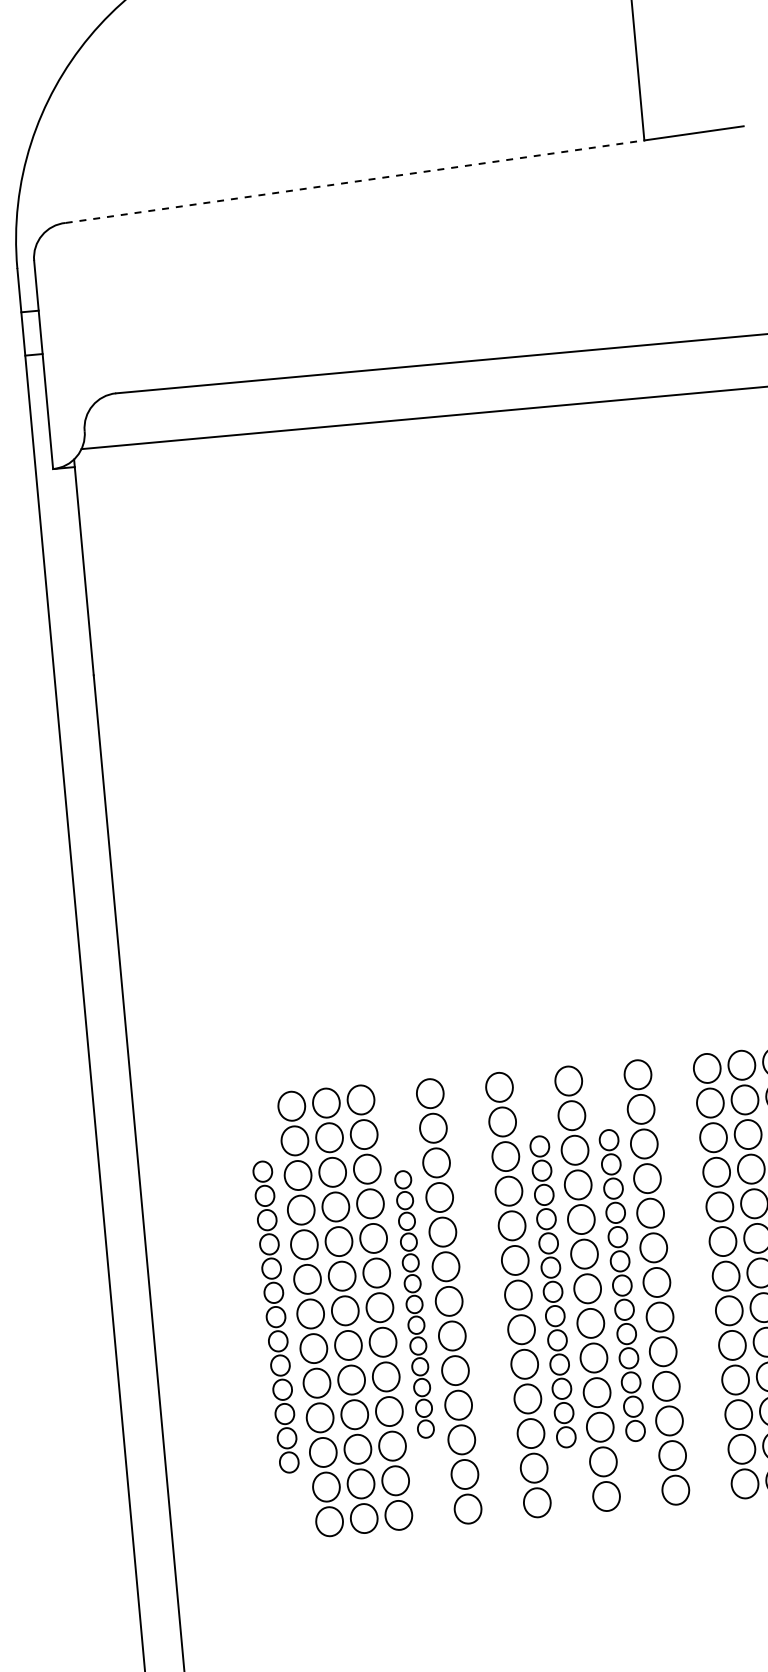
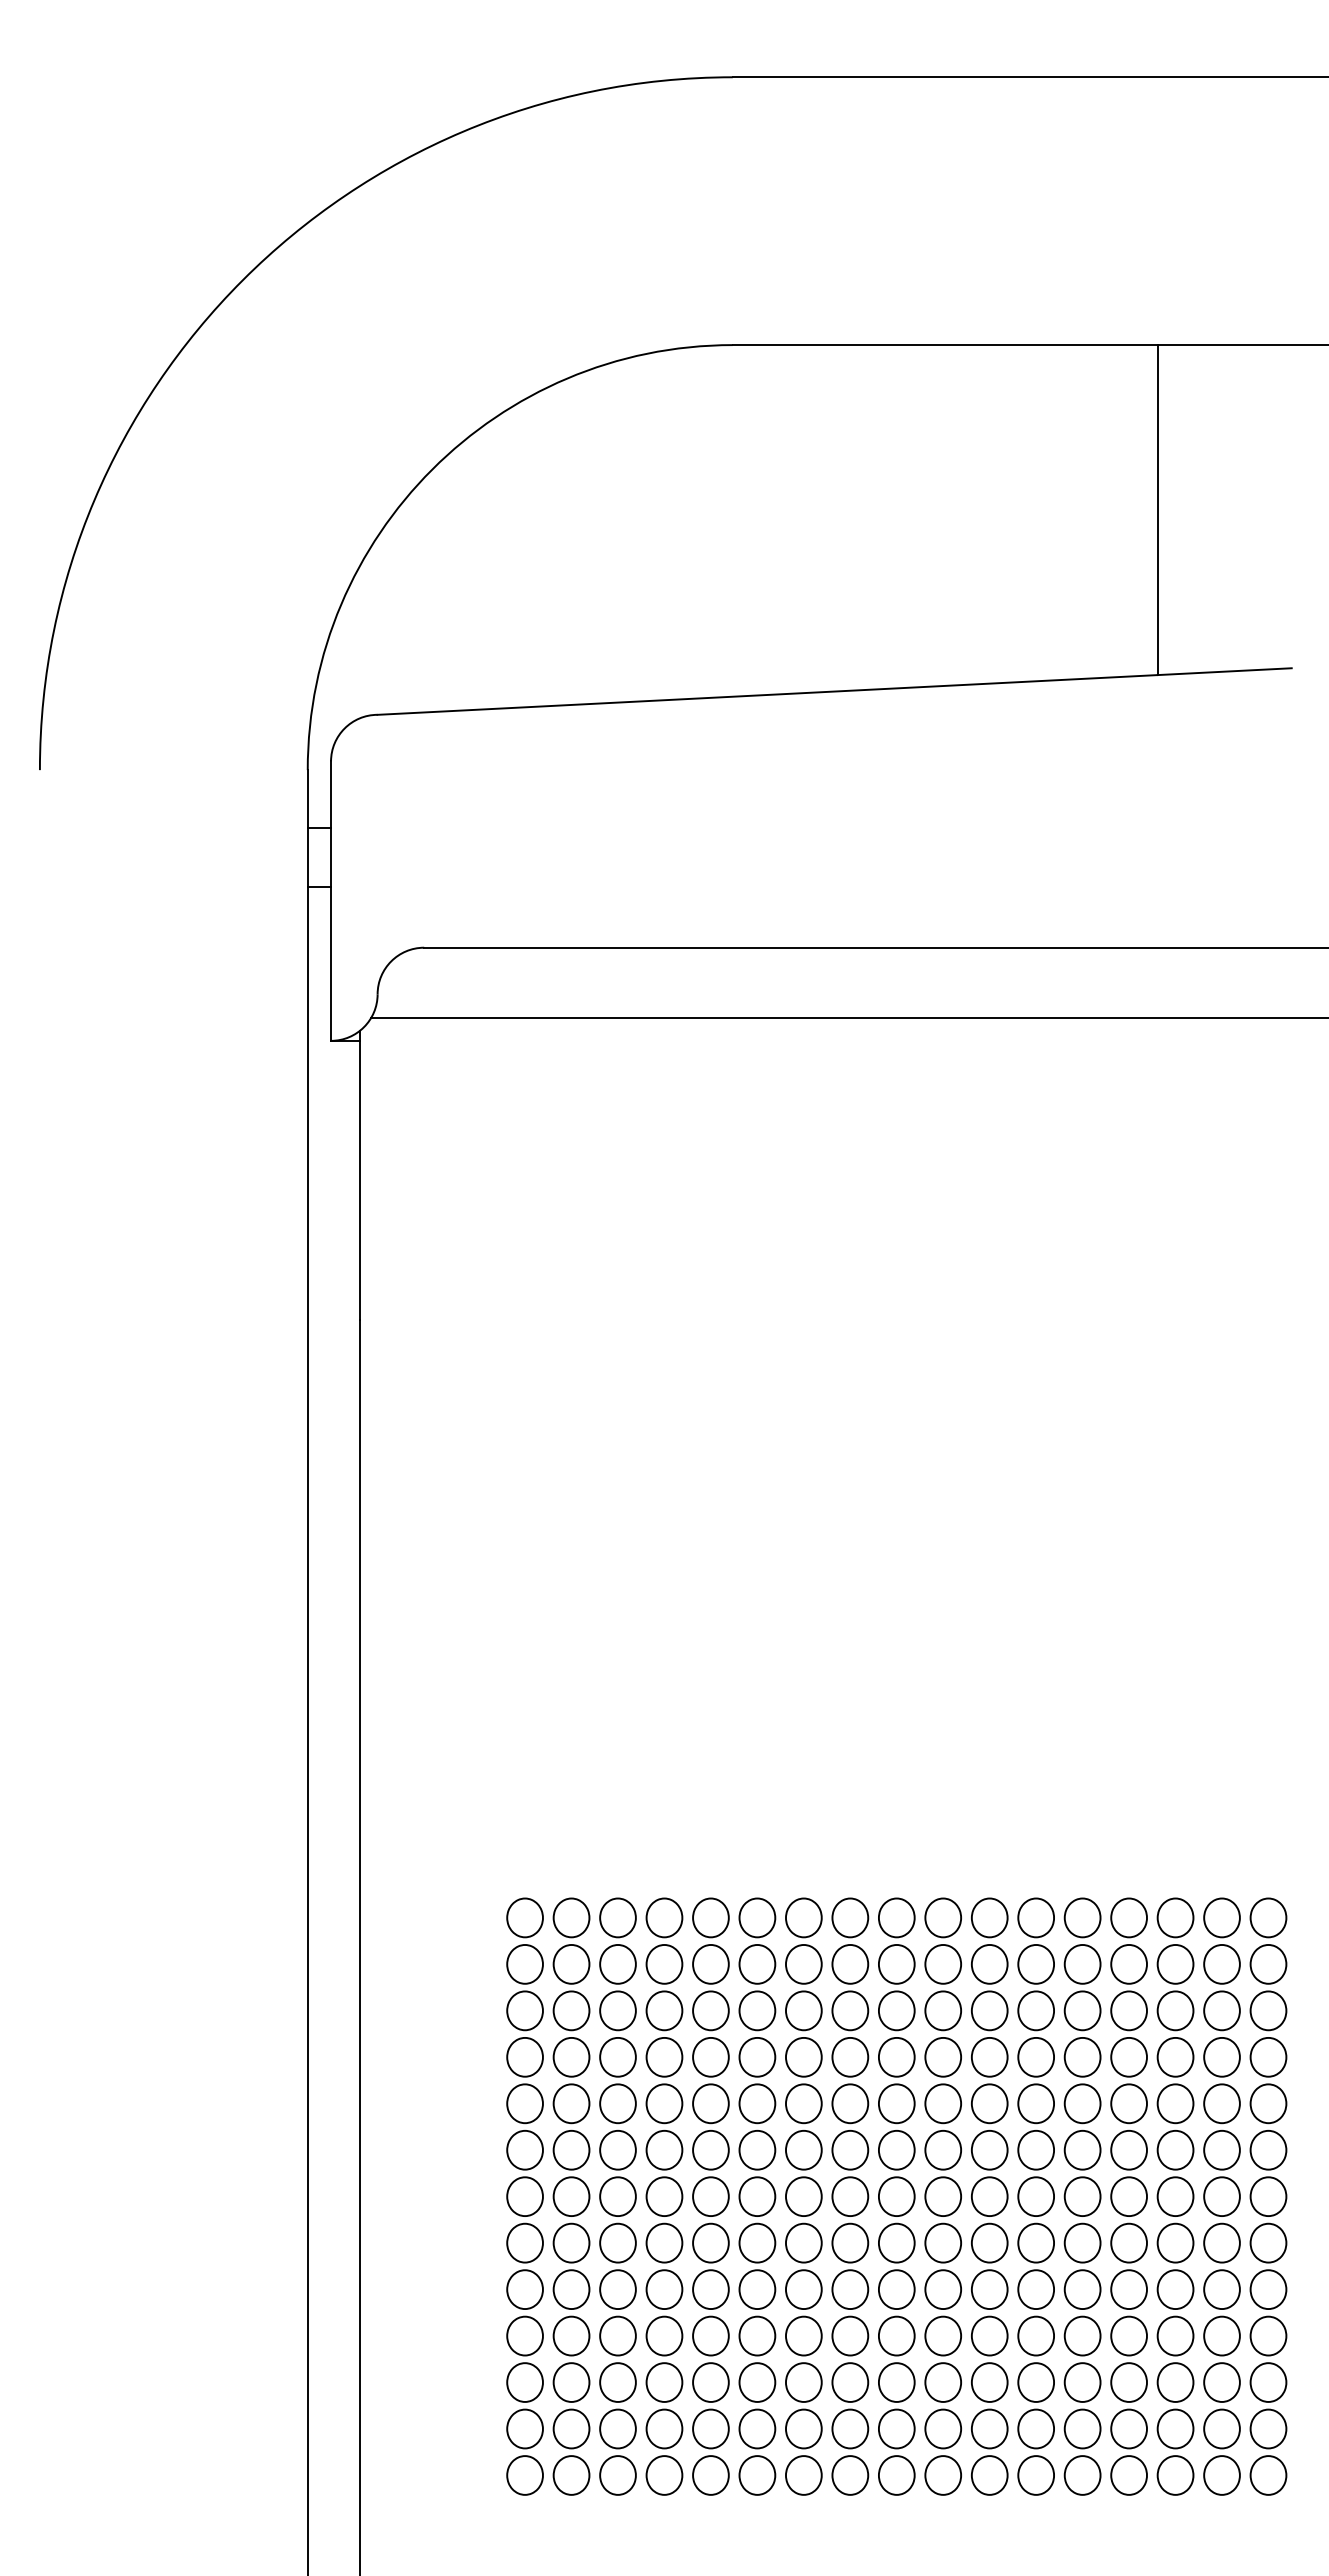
line: (354, 181) -> (767, 694), dashed -> solid
part: (691, 1279) -> (1082, 2196), added
part: (622, 1285) -> (989, 2196), size x1.43
part: (552, 1291) -> (896, 2196), size x1.43
part: (483, 1298) -> (803, 2196), added
part: (414, 1304) -> (710, 2196), size x1.67
part: (275, 1317) -> (524, 2196), size x1.43

